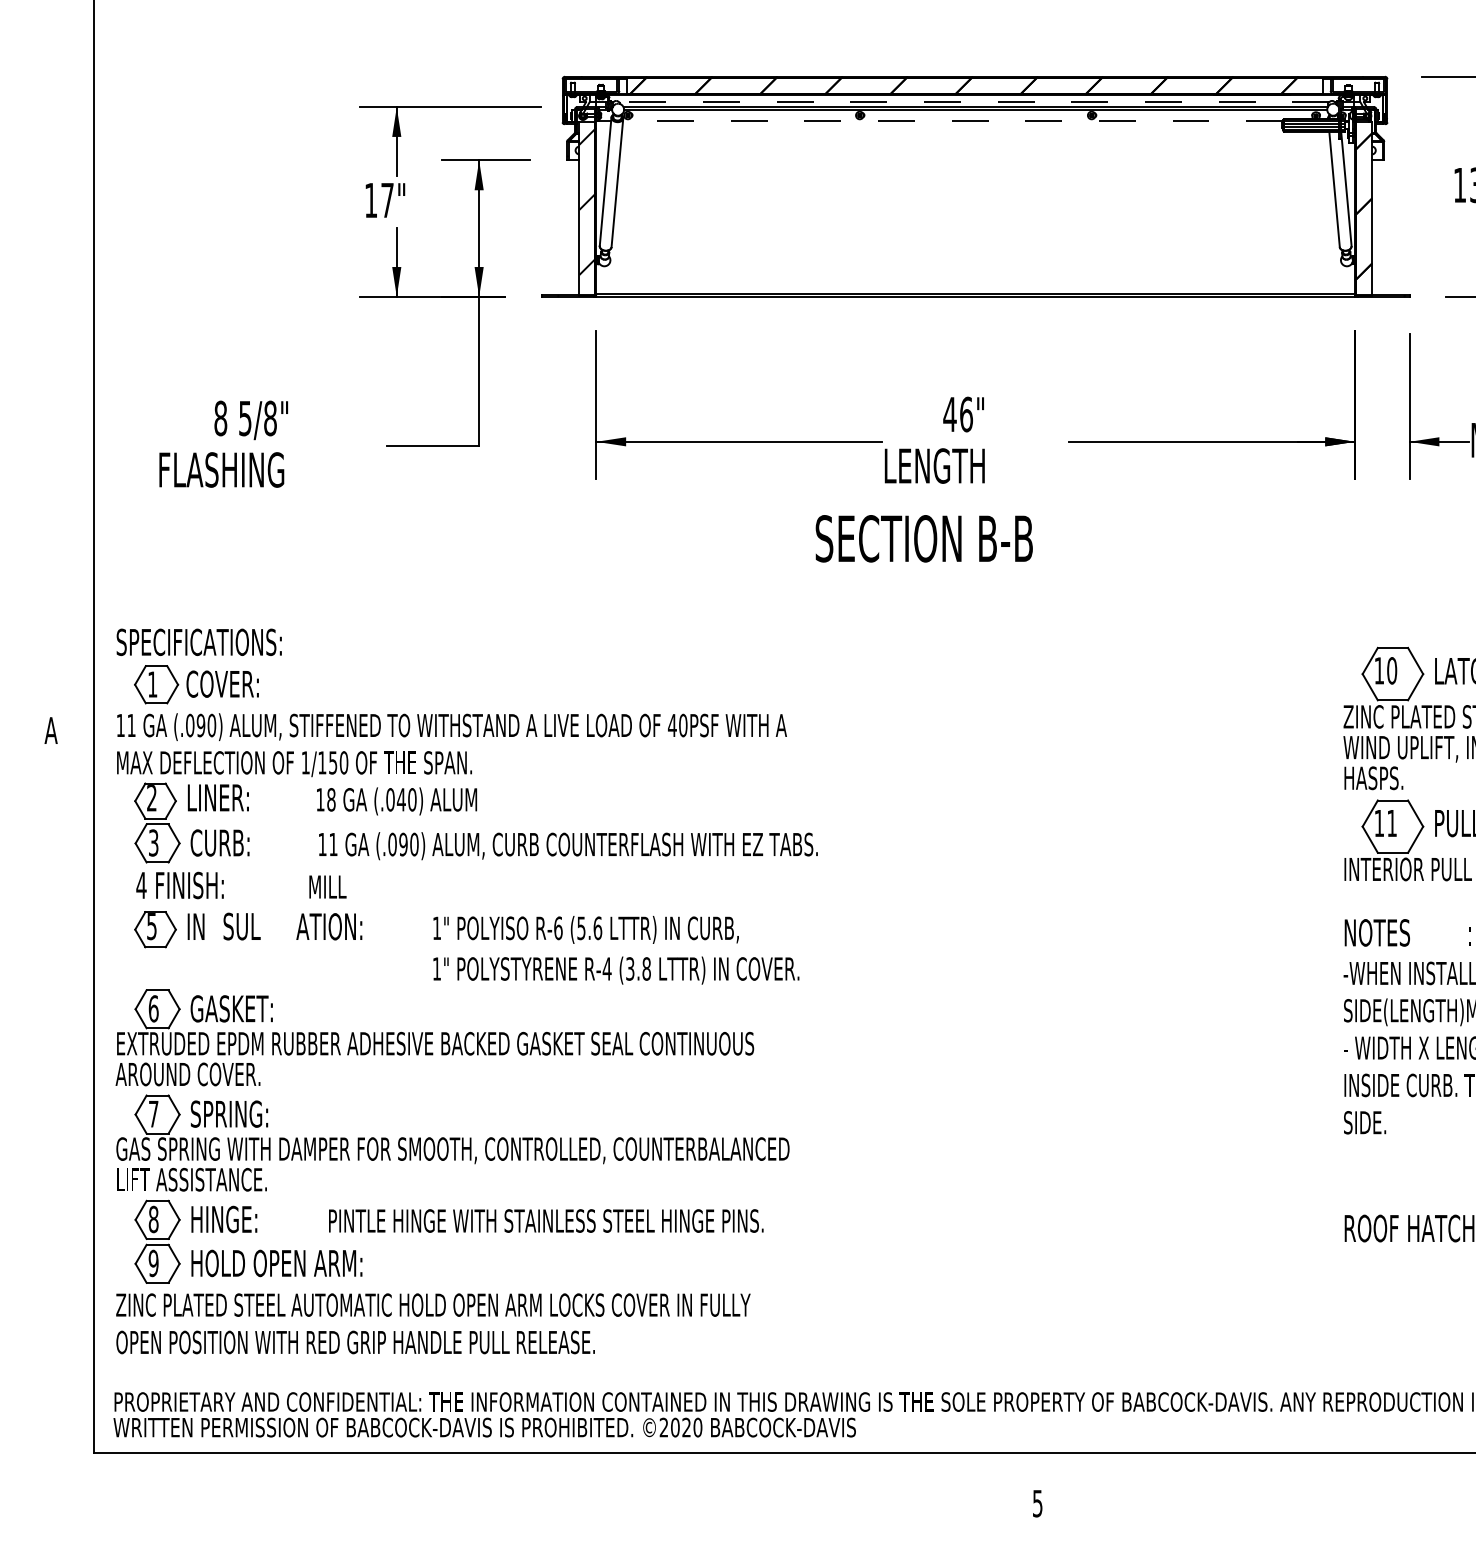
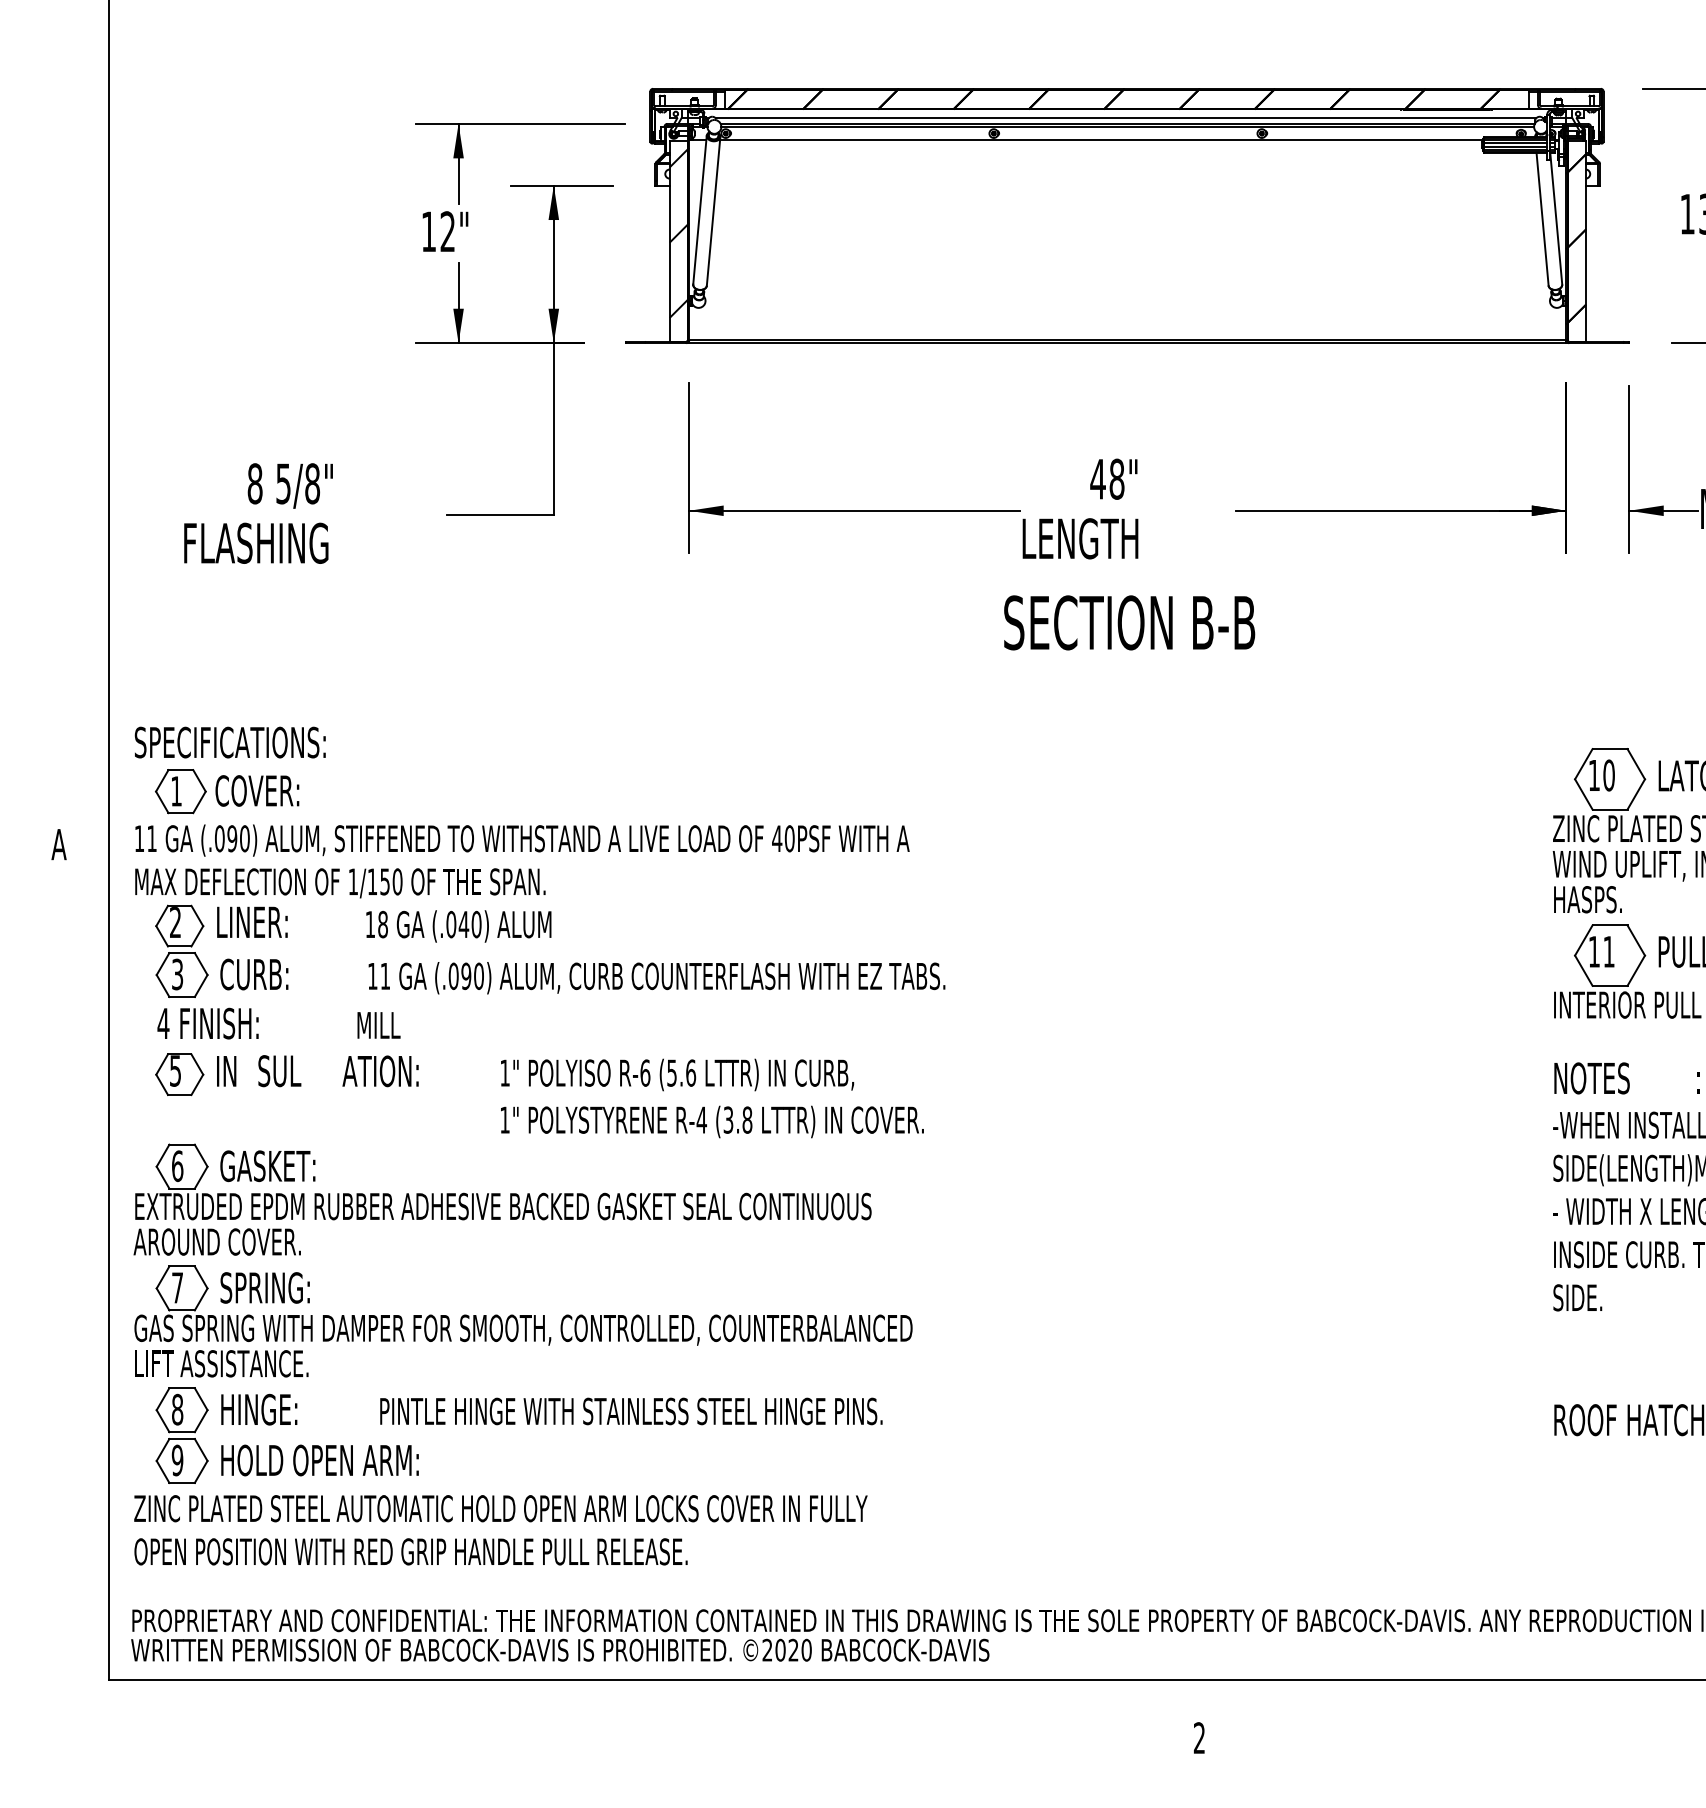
hatch: (963, 85) -> (1113, 98), added
line: (973, 102) -> (1125, 118), dashed -> solid
line: (952, 120) -> (1100, 139), dashed -> solid
text: (387, 199) -> (447, 230), 17" -> 12"
text: (966, 414) -> (1117, 479), 46" -> 48"
text: (923, 538) -> (1128, 622), moved
text: (1037, 1503) -> (1199, 1737), 5 -> 2

